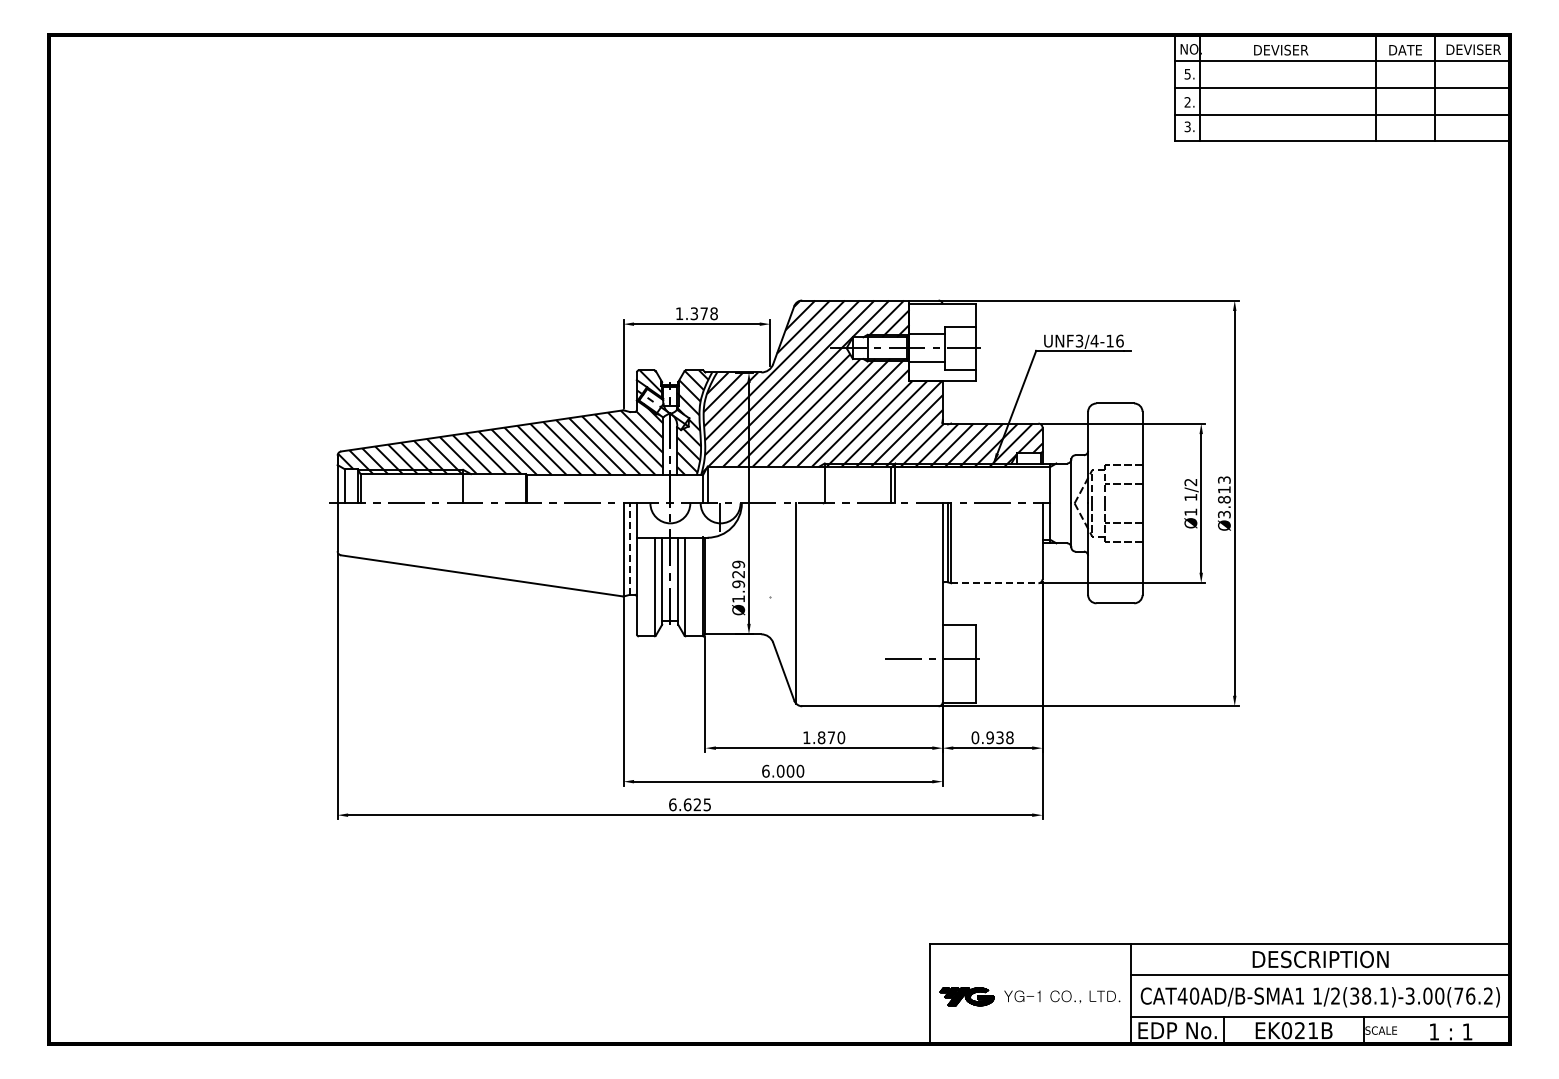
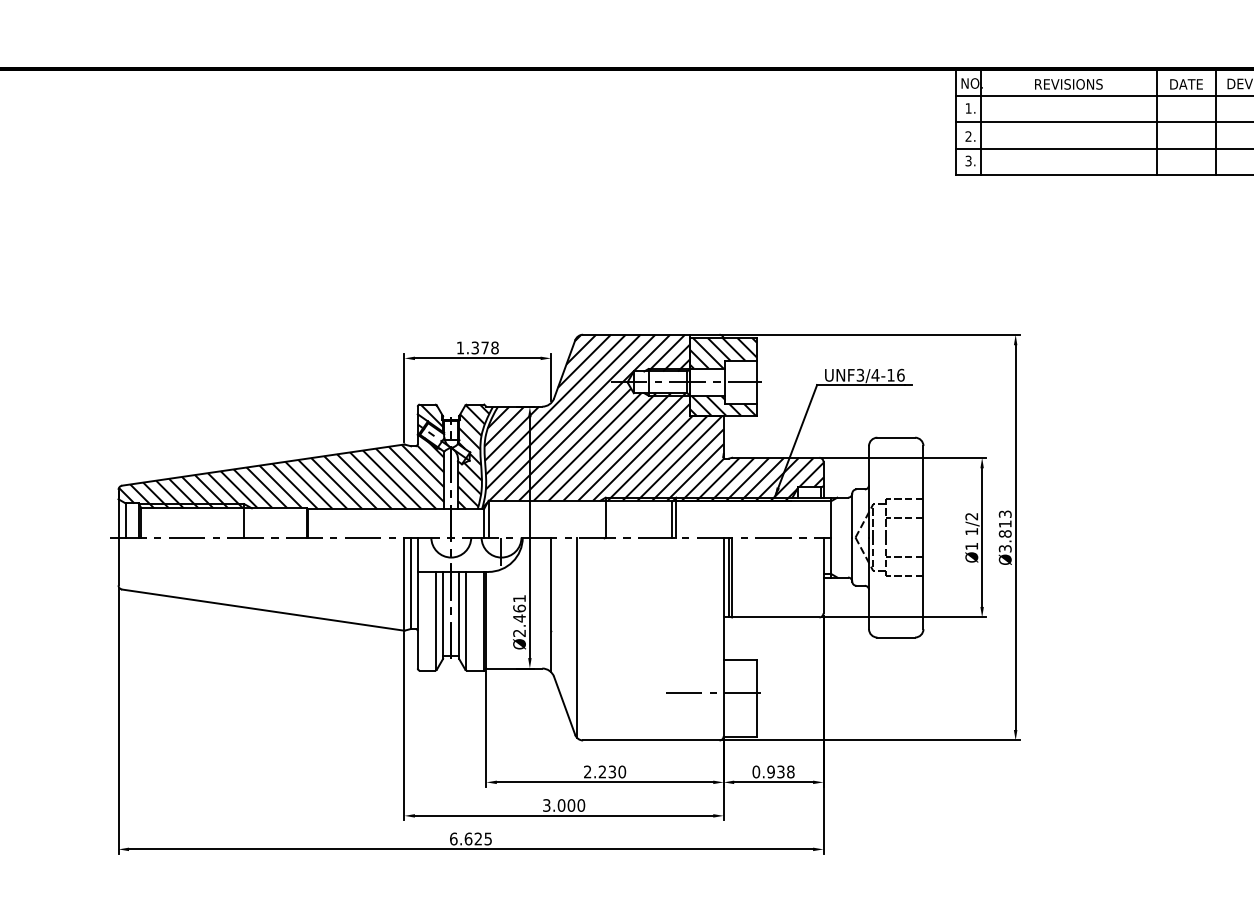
text: (1288, 49) -> (1069, 83), DEVISER -> REVISIONS
text: (1187, 74) -> (968, 108), 5. -> 1.
hatch: (942, 318) -> (723, 352), added
hatch: (941, 371) -> (722, 405), added
line: (630, 549) -> (411, 583), dashed -> solid
line: (770, 570) -> (551, 604), added
text: (738, 581) -> (519, 615), Ø1.929 -> Ø2.461
line: (994, 583) -> (775, 617), dashed -> solid
text: (819, 737) -> (600, 771), 1.870 -> 2.230
text: (765, 770) -> (546, 804), 6.000 -> 3.000

